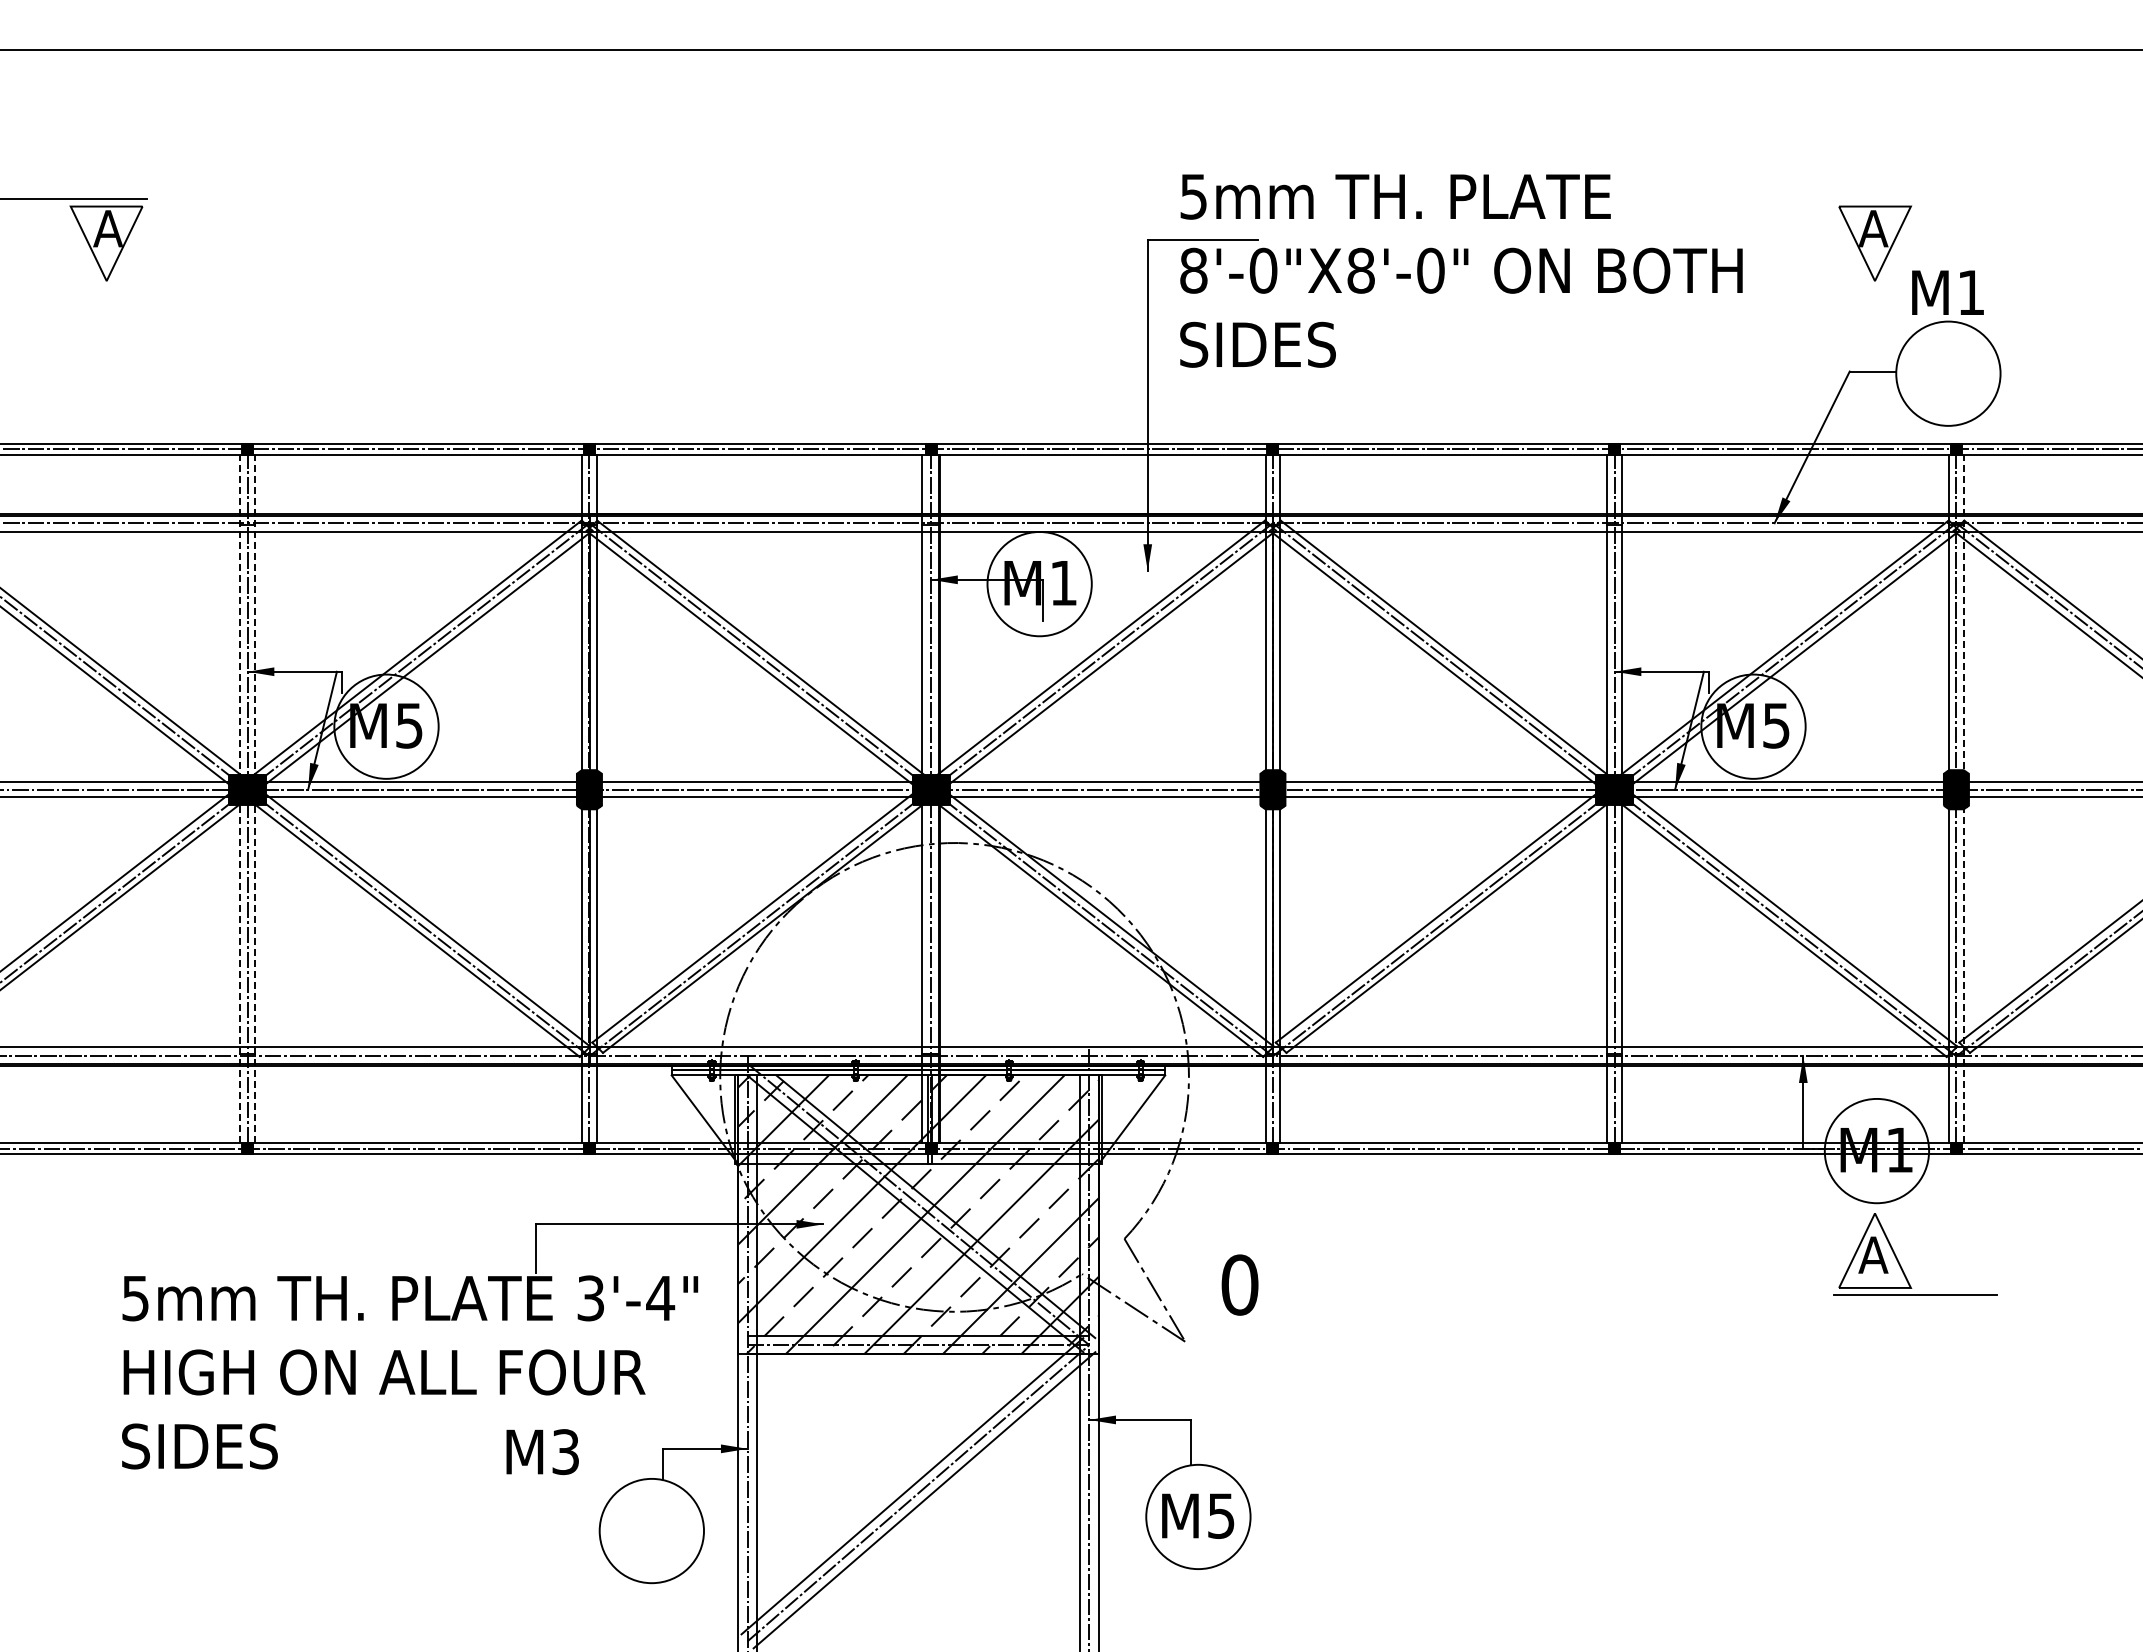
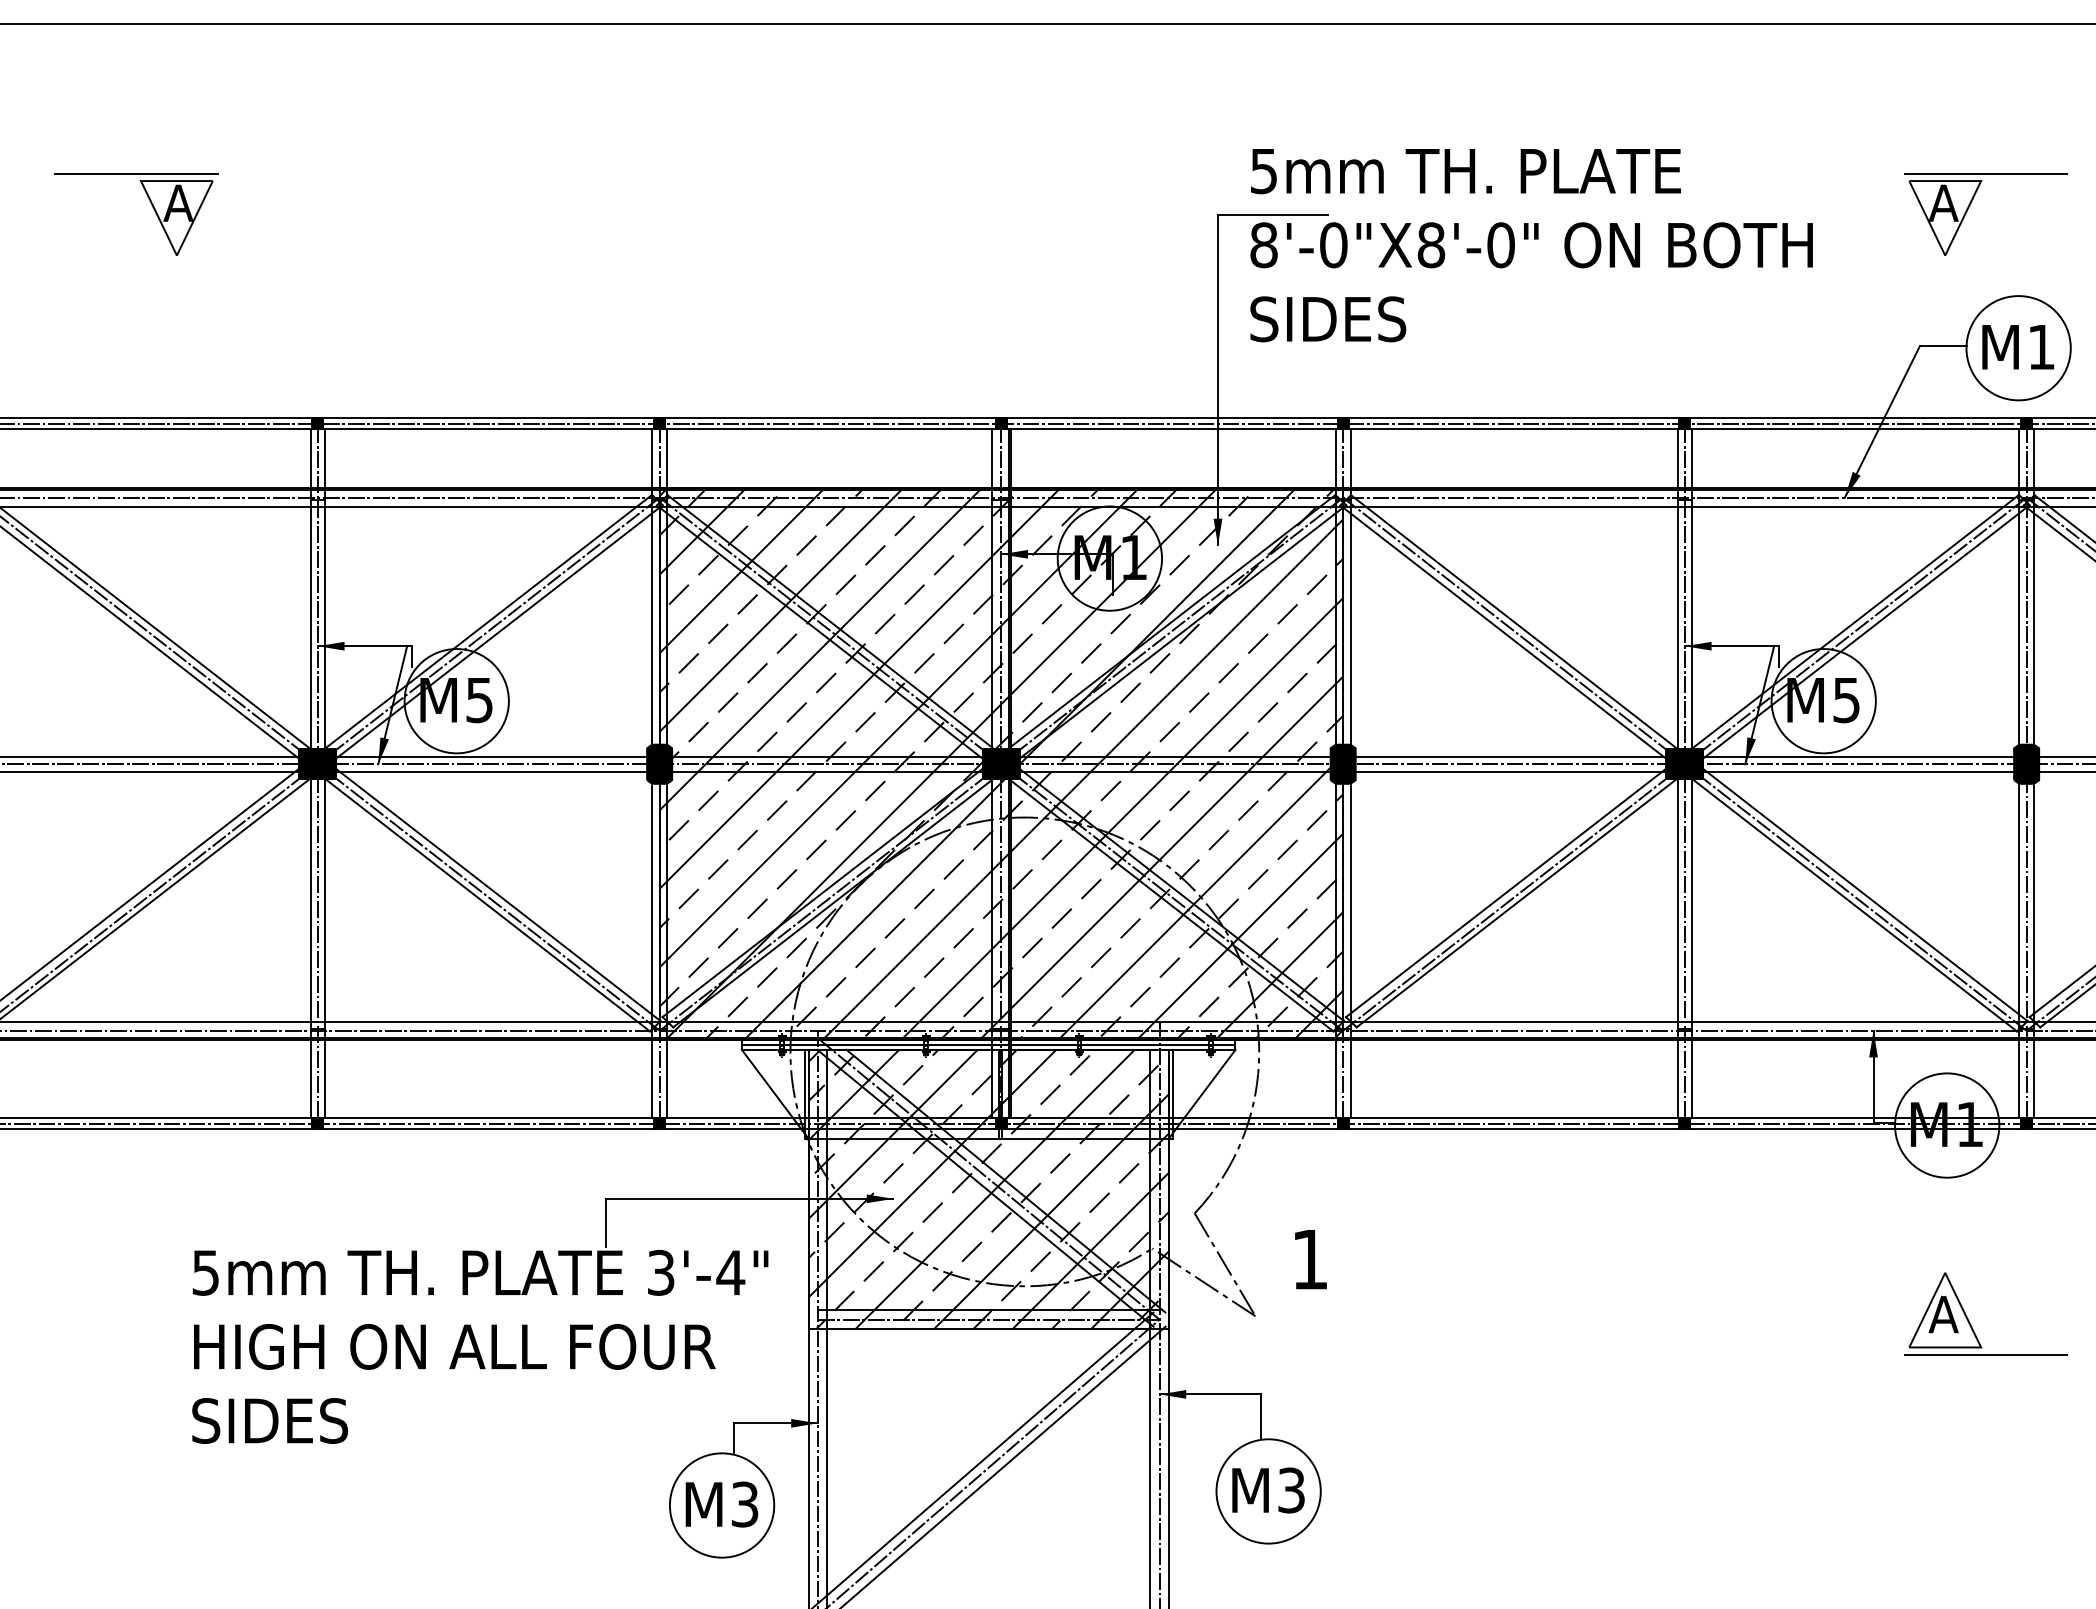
line: (1915, 199) -> (1985, 173), added
text: (1947, 292) -> (2017, 346), moved
hatch: (930, 789) -> (1000, 763), added
line: (240, 798) -> (310, 772), dashed -> solid
line: (255, 798) -> (325, 772), dashed -> solid
line: (1963, 798) -> (2033, 772), dashed -> solid
part: (1899, 1261) -> (1969, 1320), moved
text: (1239, 1284) -> (1309, 1258), 0 -> 1
text: (542, 1452) -> (721, 1504), moved
text: (1221, 1515) -> (1291, 1489), M5 -> M3

